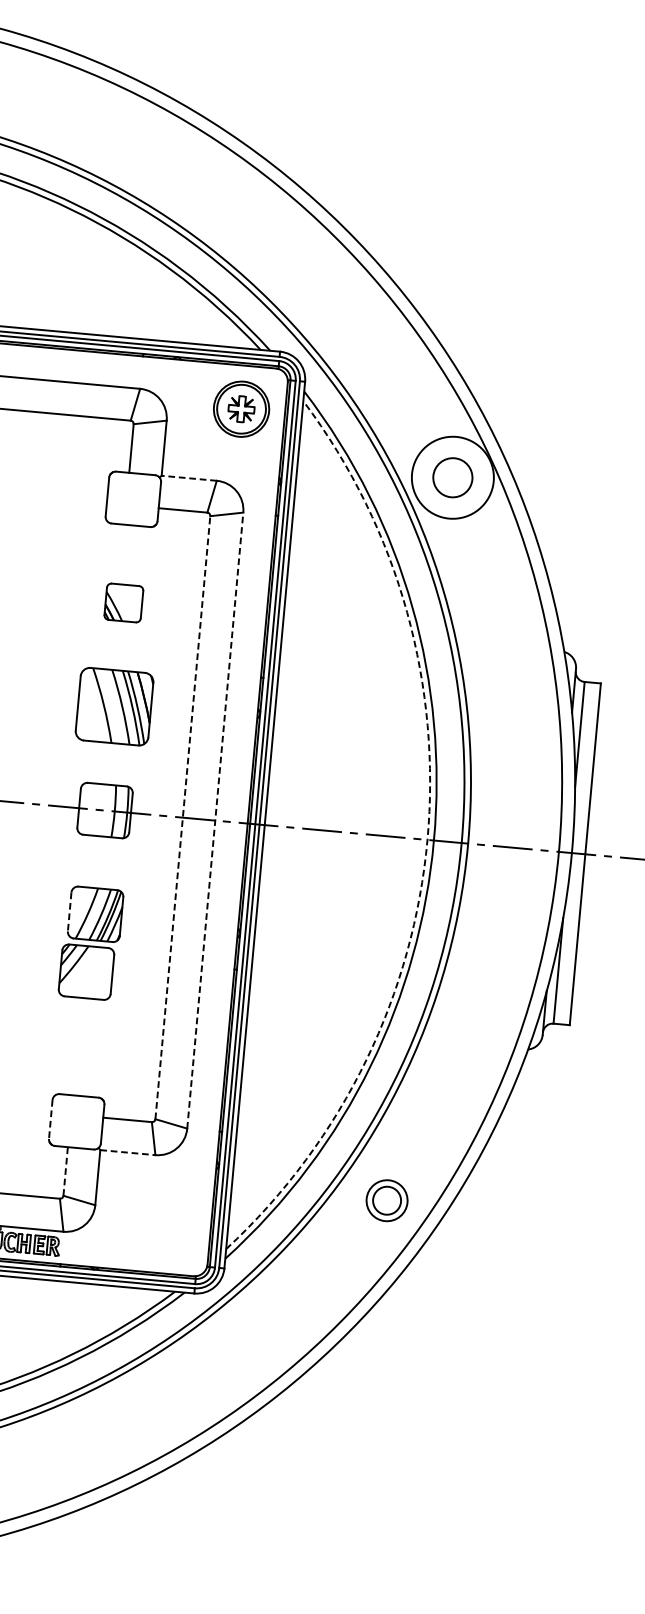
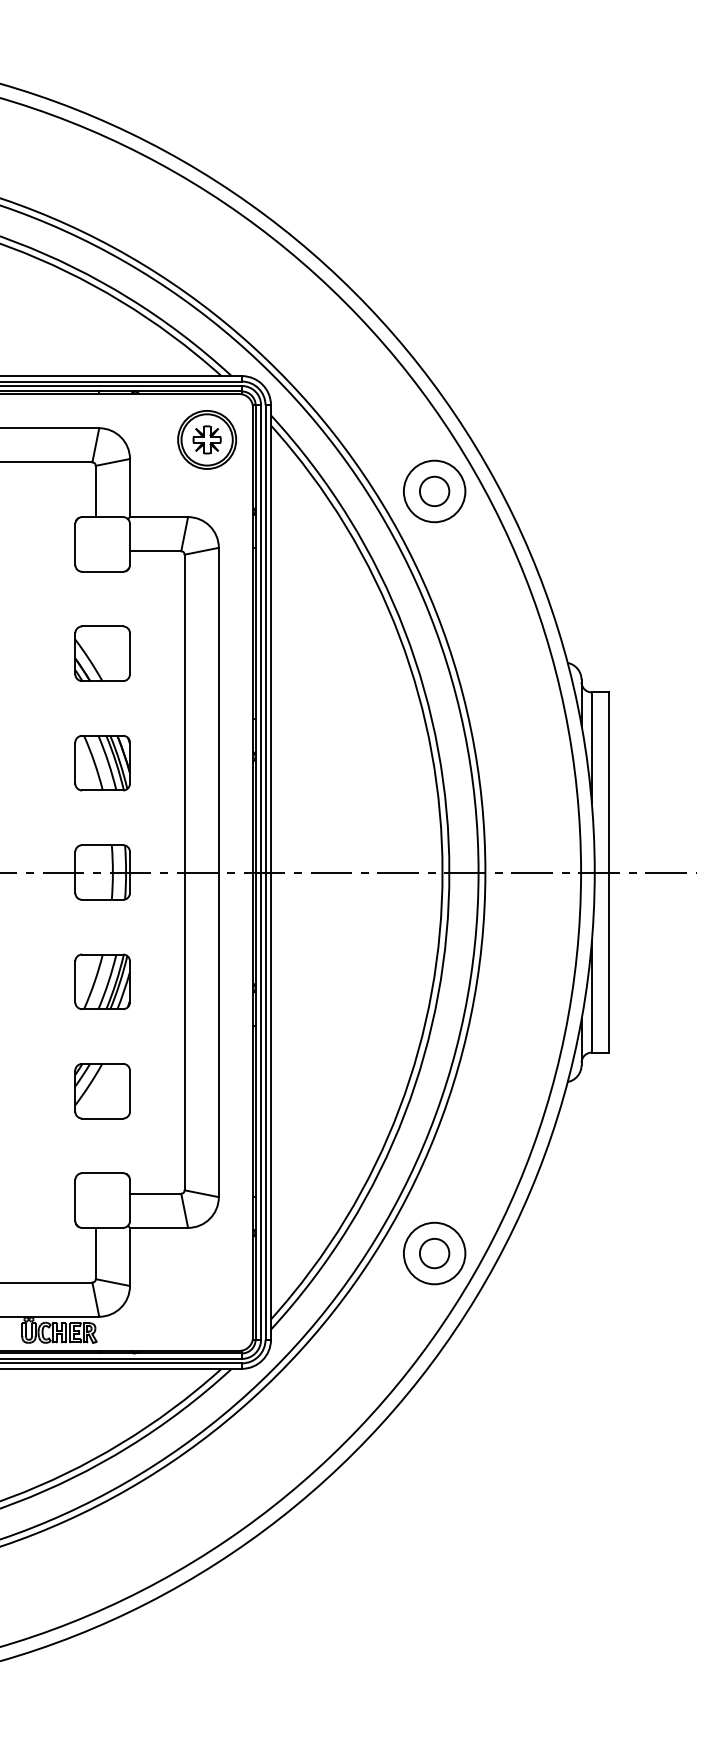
circle: (452, 477) -> (434, 491), size x0.71
circle: (452, 477) -> (434, 491), size x0.71
line: (188, 478) -> (158, 517), dashed -> solid
part: (123, 602) -> (102, 653), size x1.43
part: (114, 707) -> (102, 763), size x0.71
line: (182, 817) -> (184, 872), dashed -> solid
line: (214, 820) -> (218, 872), dashed -> solid
arc: (427, 839) -> (442, 872), dashed -> solid
line: (69, 911) -> (75, 981), dashed -> solid
part: (86, 972) -> (102, 1091), moved
line: (50, 1119) -> (75, 1200), dashed -> solid
line: (128, 1152) -> (159, 1227), dashed -> solid
line: (65, 1171) -> (95, 1253), dashed -> solid
circle: (386, 1200) -> (434, 1253), size x1.43

